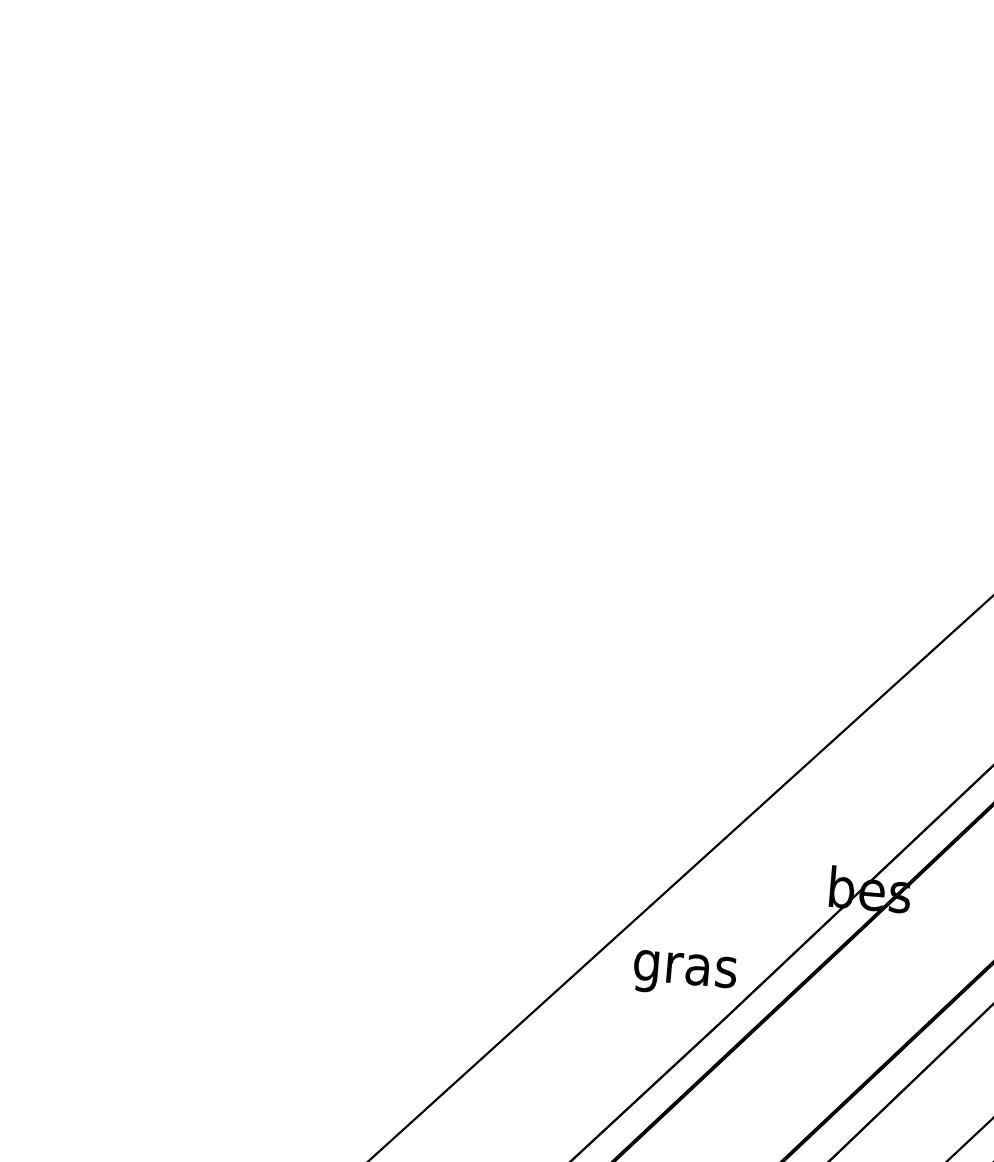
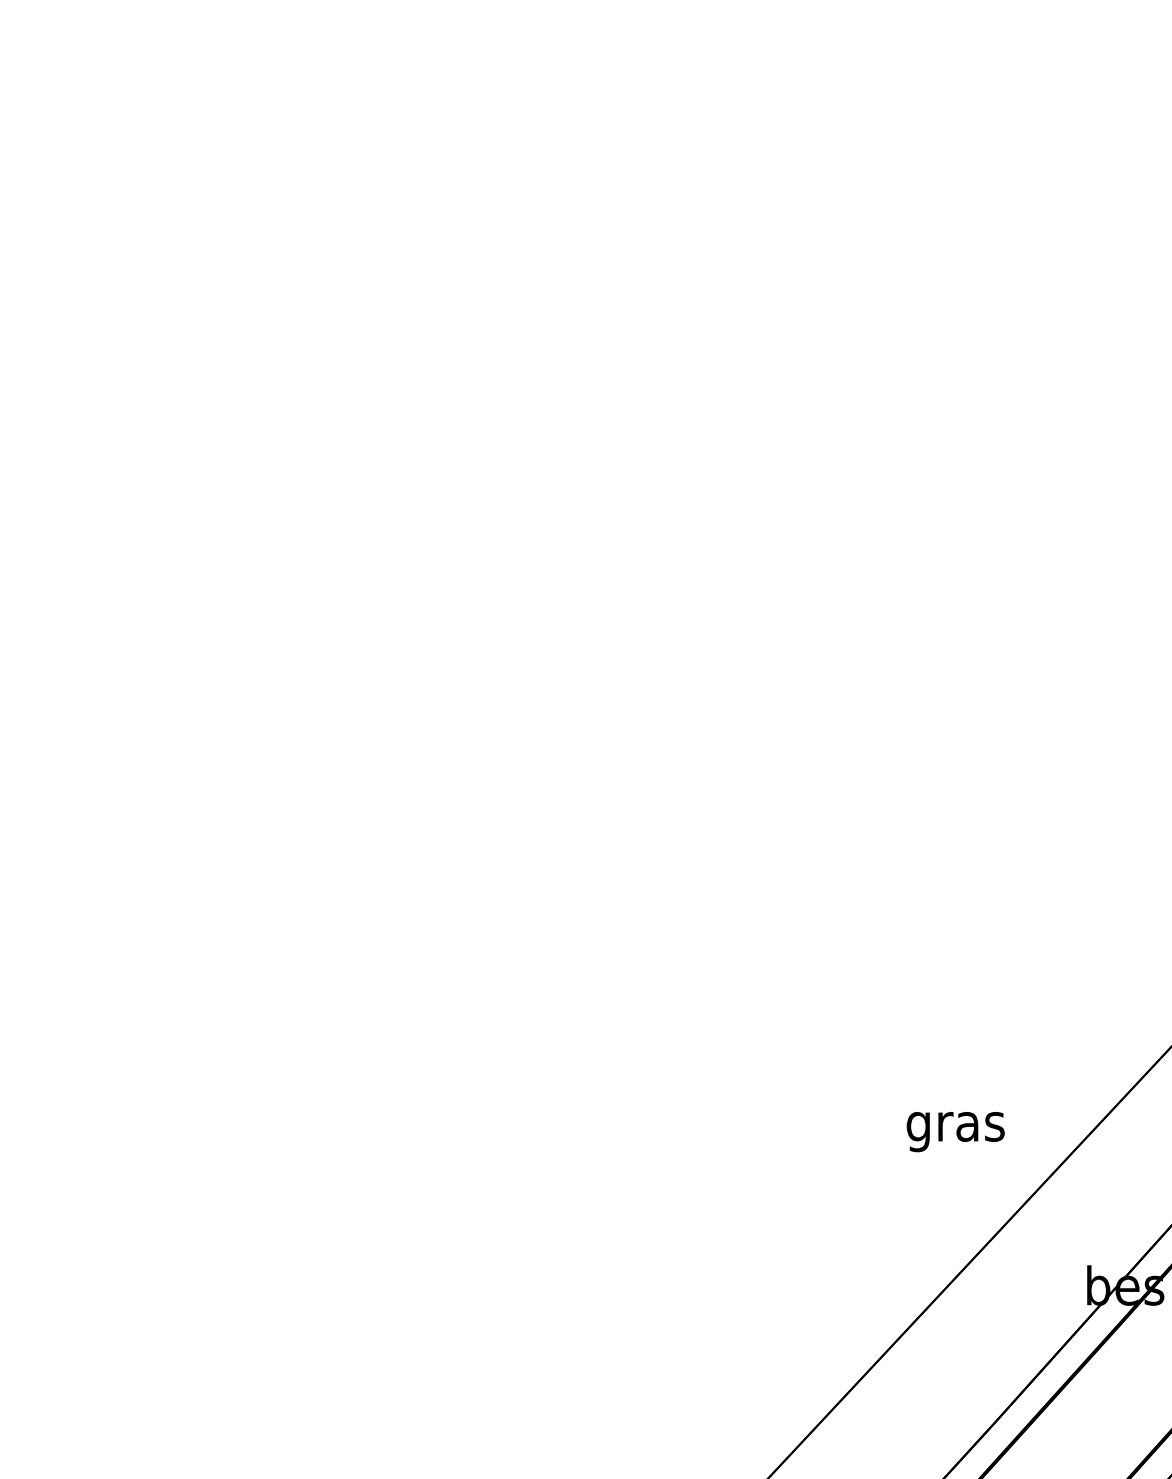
text: (684, 974) -> (955, 1132), moved

